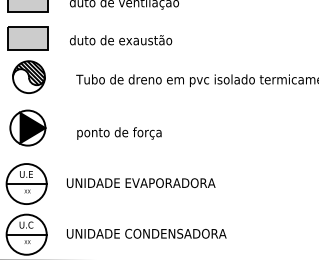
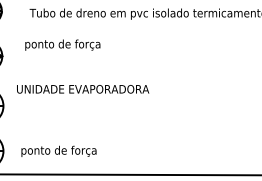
text: (119, 133) -> (62, 45), moved
text: (140, 183) -> (82, 89), moved
text: (146, 234) -> (92, 151), UNIDADE CONDENSADORA -> ponto de força

